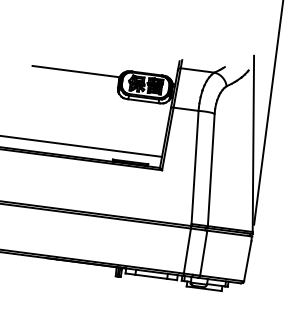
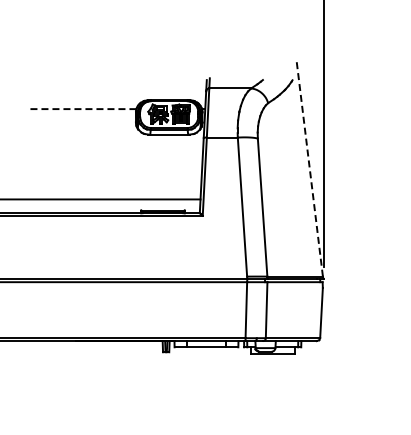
line: (75, 71) -> (81, 109), solid -> dashed
line: (253, 143) -> (309, 168), solid -> dashed

